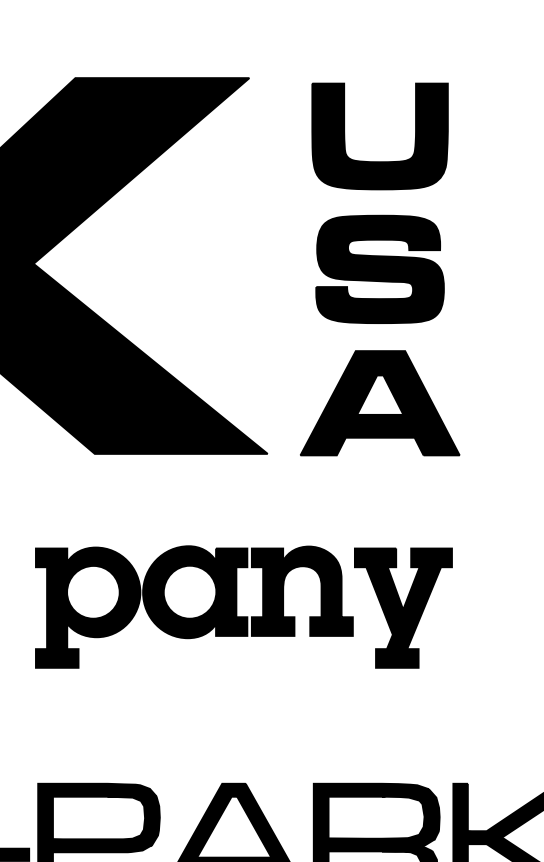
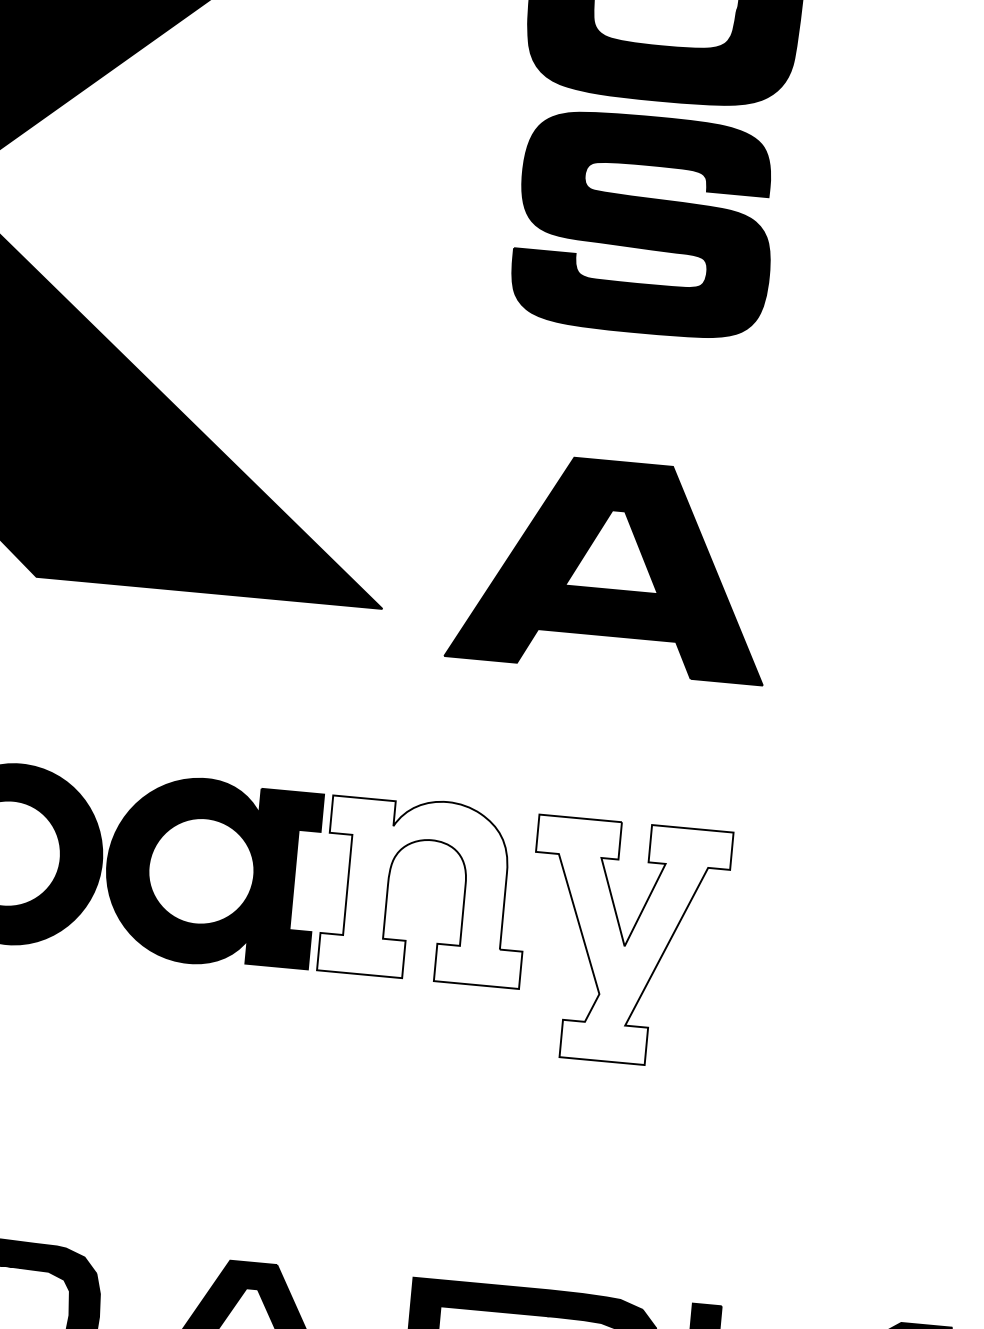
part: (379, 268) -> (643, 222), moved
part: (380, 403) -> (614, 567), moved
fill: (301, 590) -> (424, 888), removed
fill: (402, 607) -> (623, 941), removed

